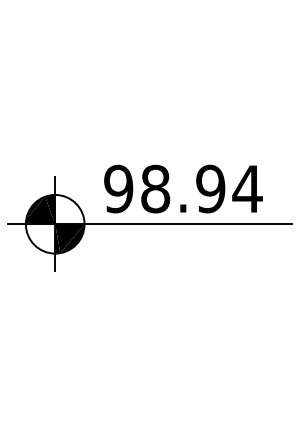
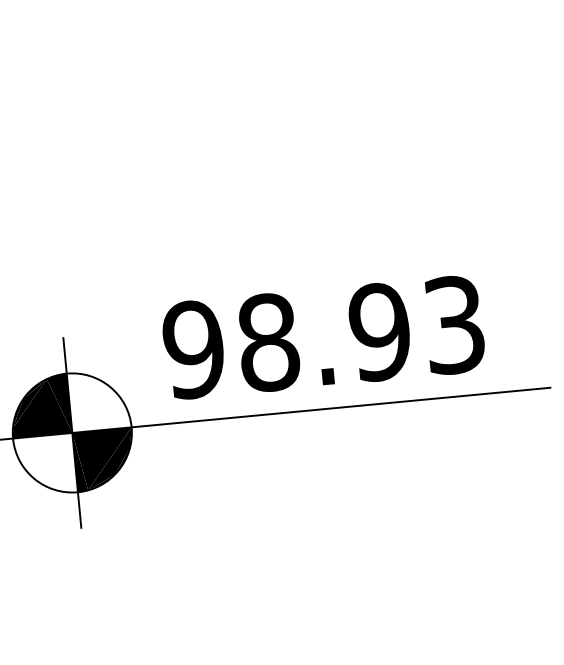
text: (247, 188) -> (454, 323), 98.94 -> 98.93

